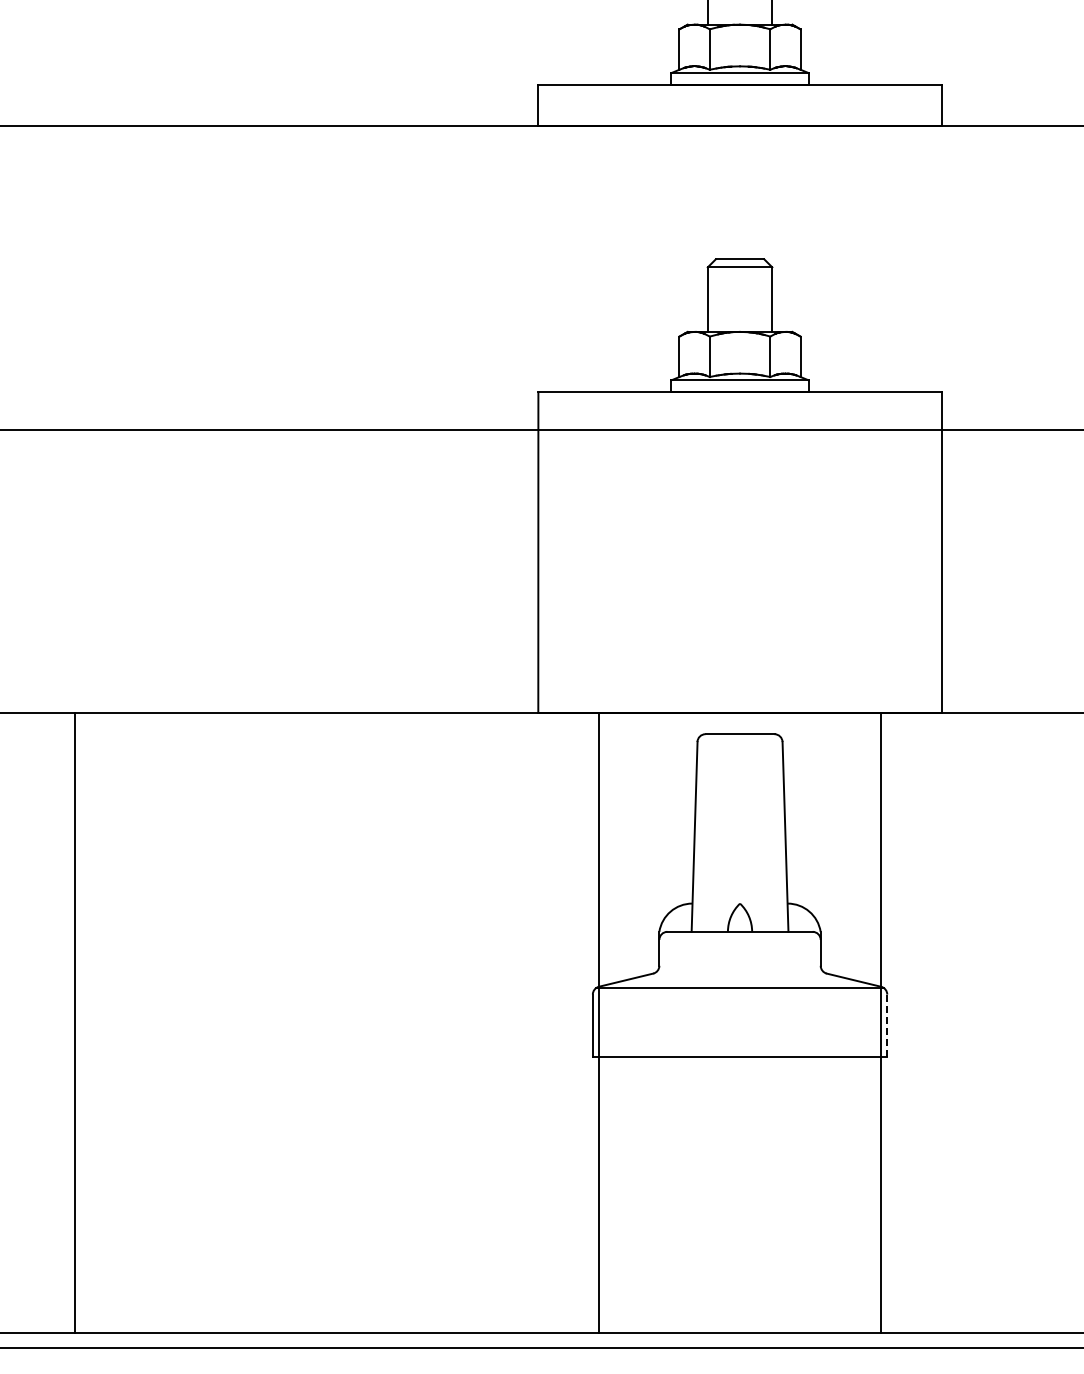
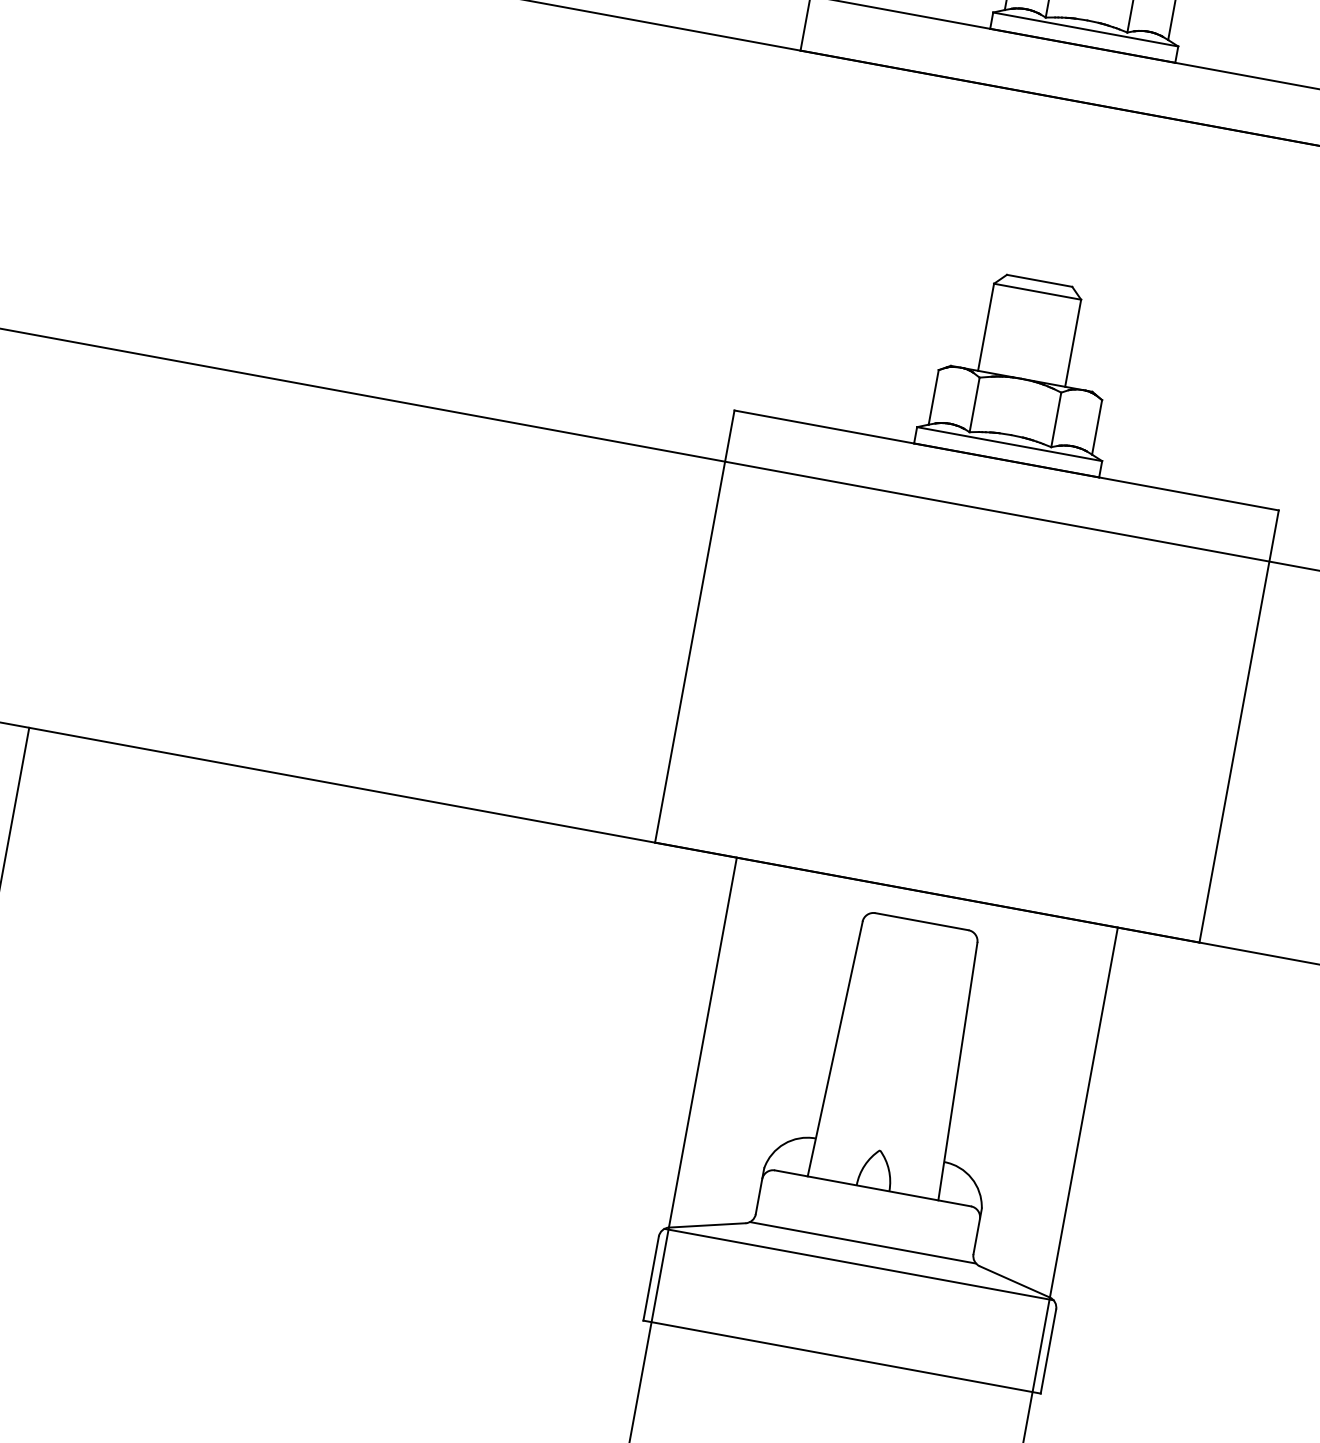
line: (739, 972) -> (862, 1243), added
line: (887, 1025) -> (1048, 1351), dashed -> solid

